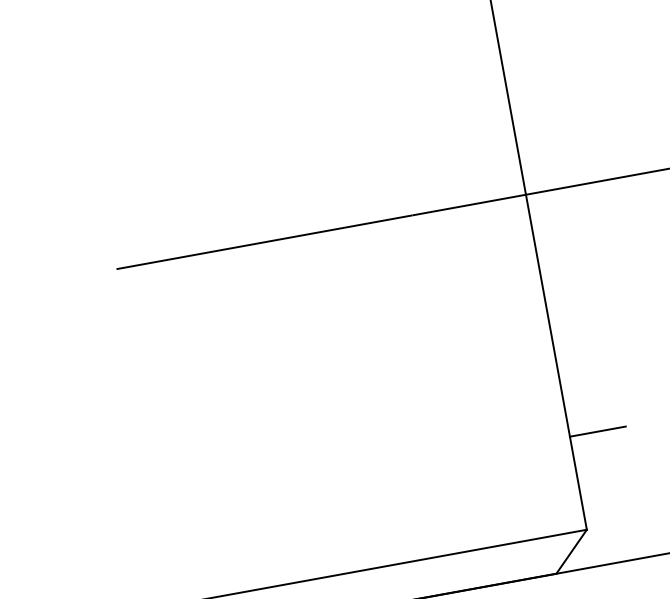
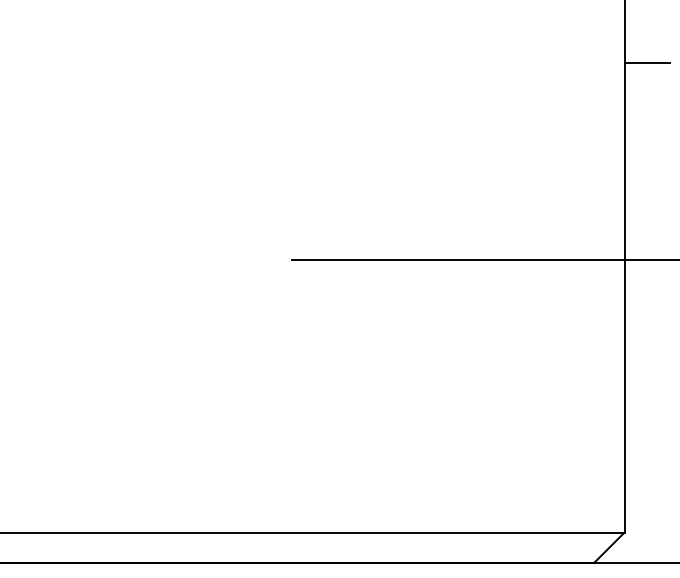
line: (598, 431) -> (647, 456), removed

